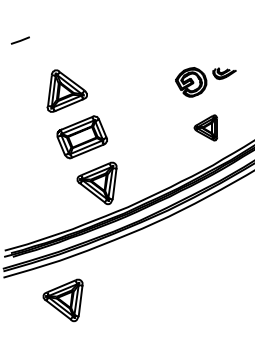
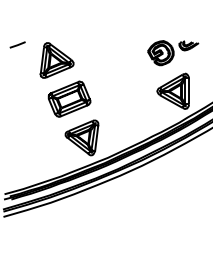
line: (19, 40) -> (16, 44), moved
part: (205, 127) -> (172, 91), size x1.67
part: (62, 300) -> (52, 236), removed

